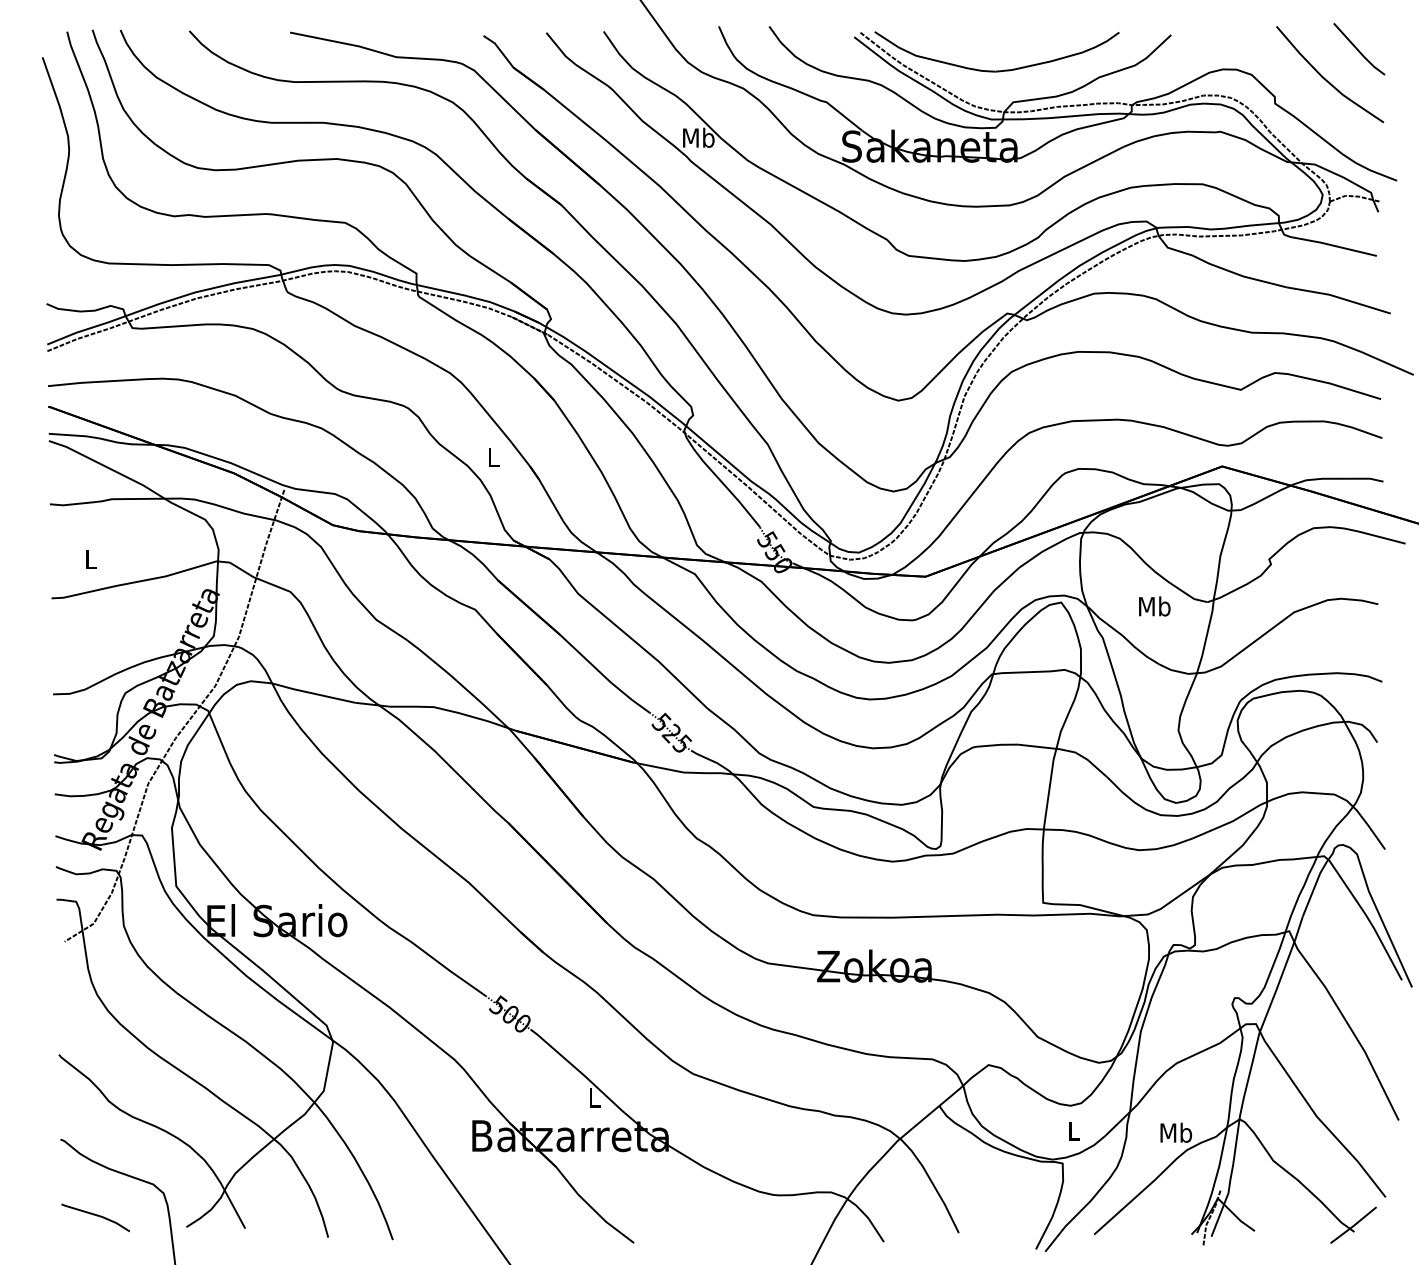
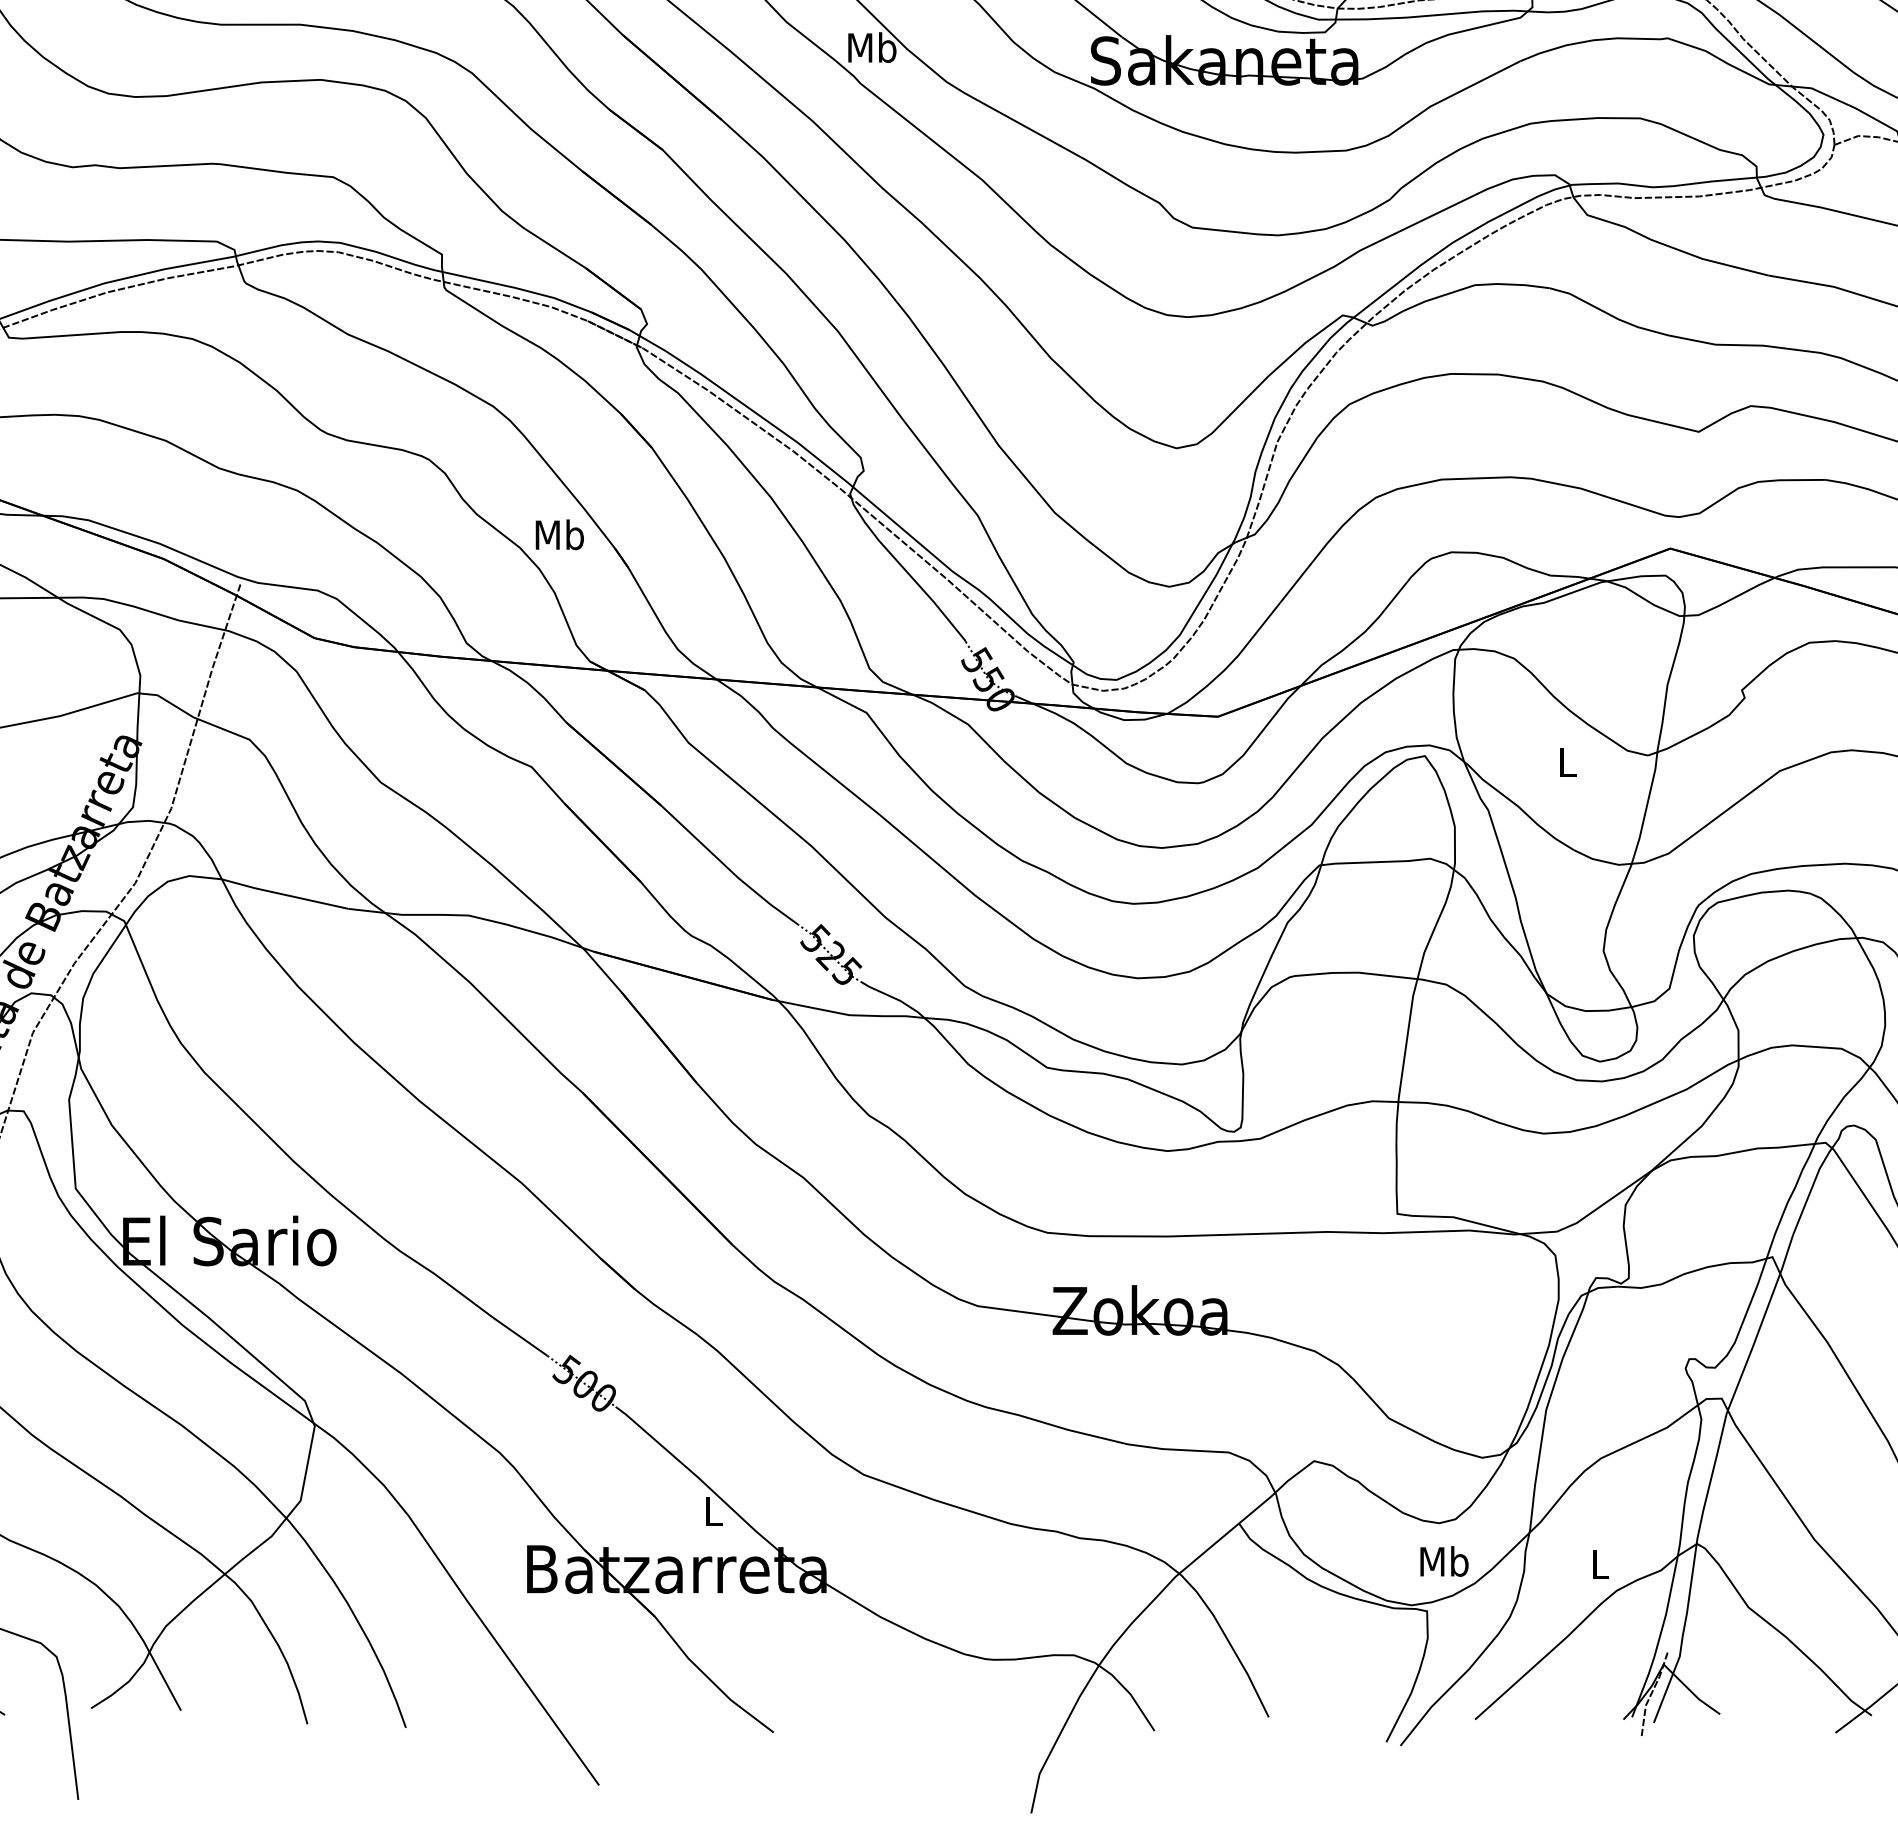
text: (493, 457) -> (559, 534), L -> Mb
text: (1154, 606) -> (1567, 762), Mb -> L
text: (1073, 1130) -> (1443, 1560), L -> Mb
text: (1176, 1132) -> (1600, 1563), Mb -> L

